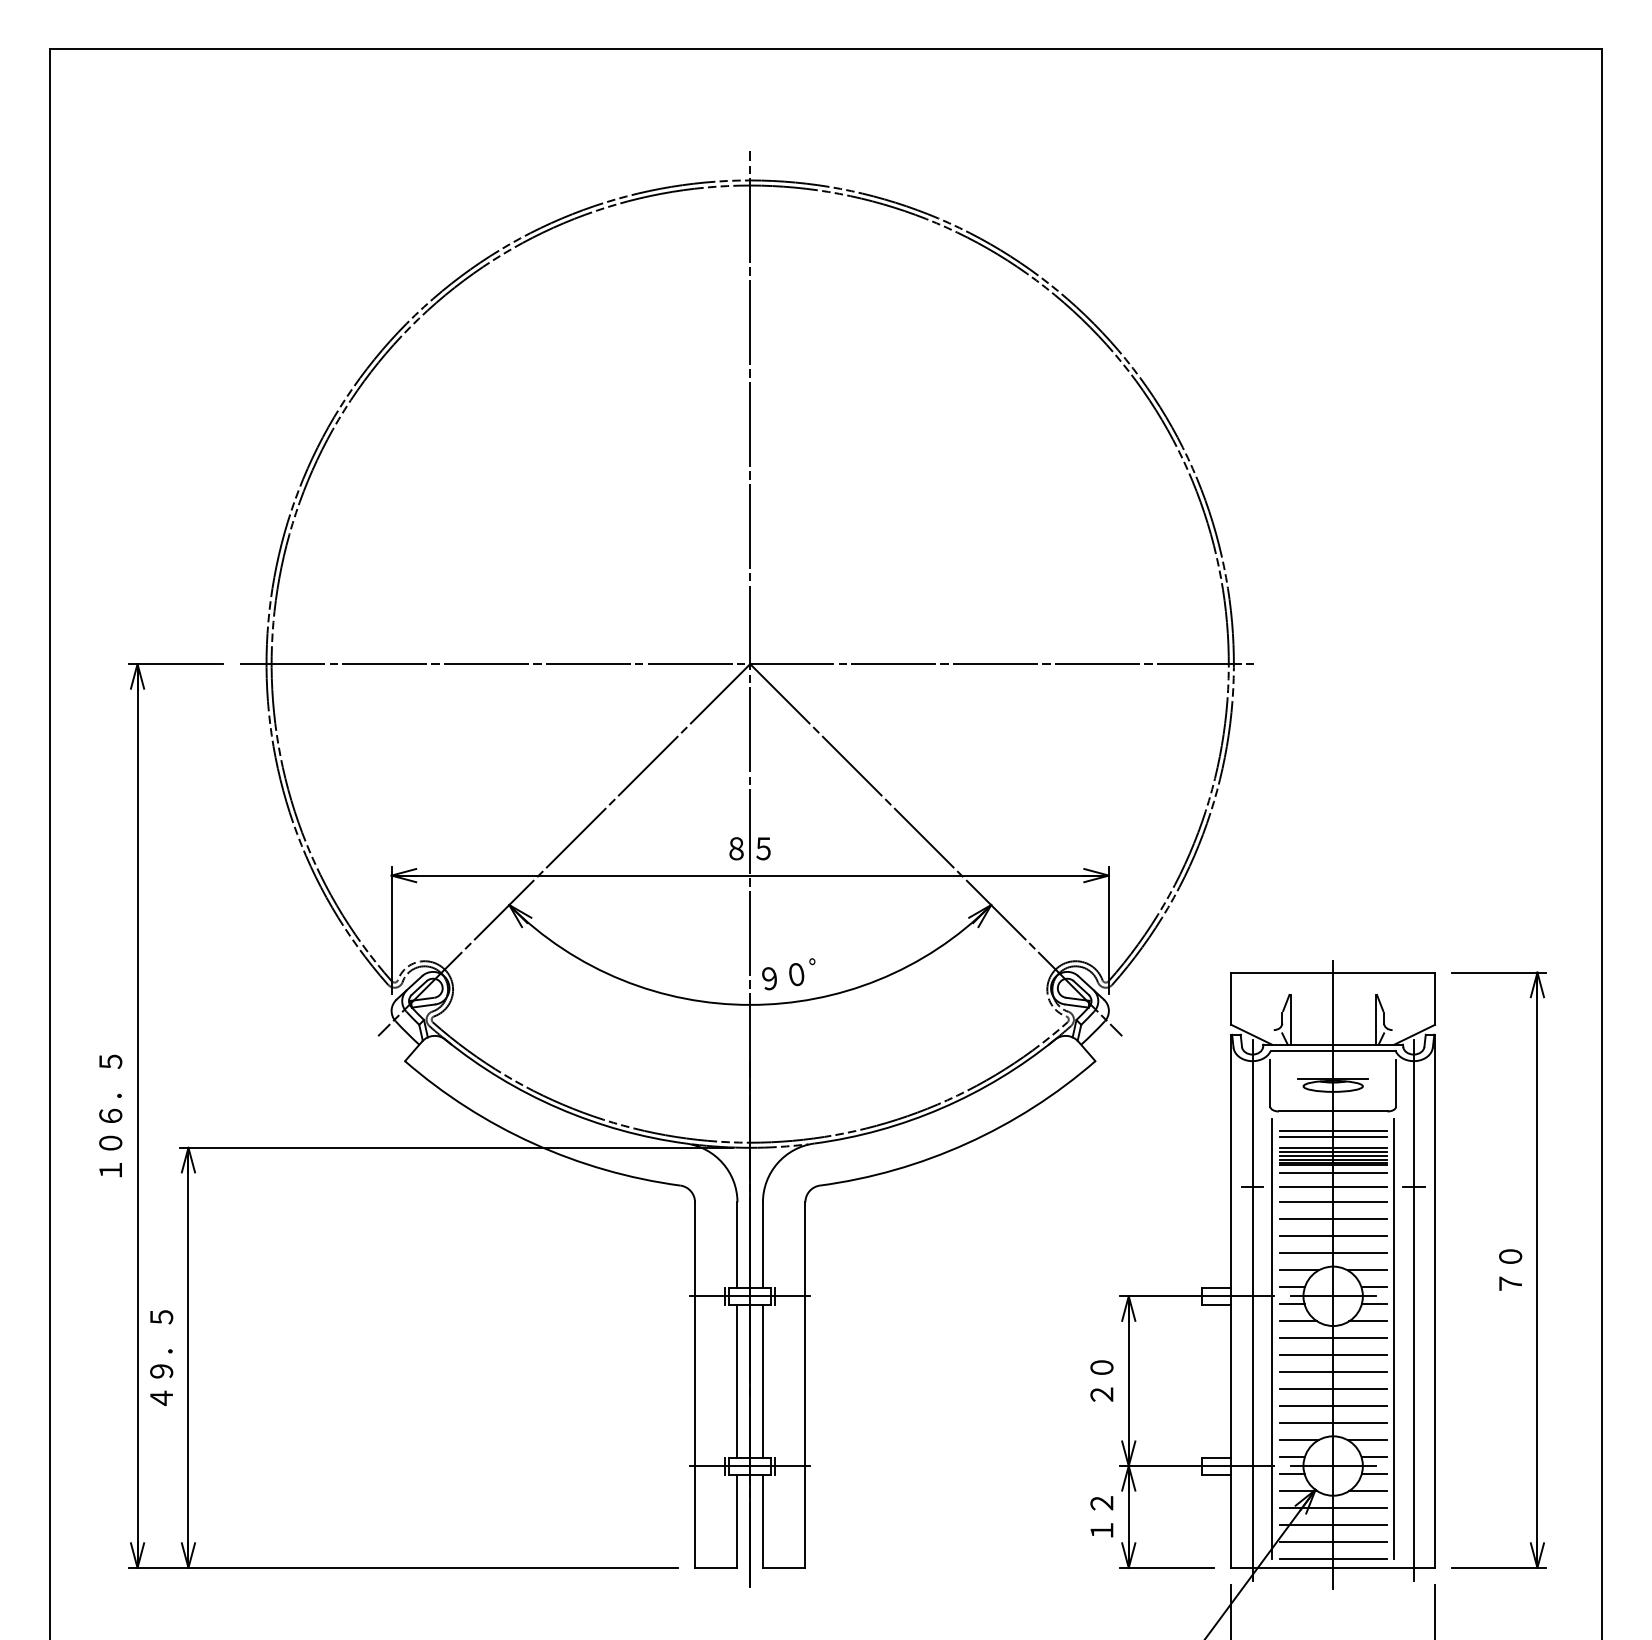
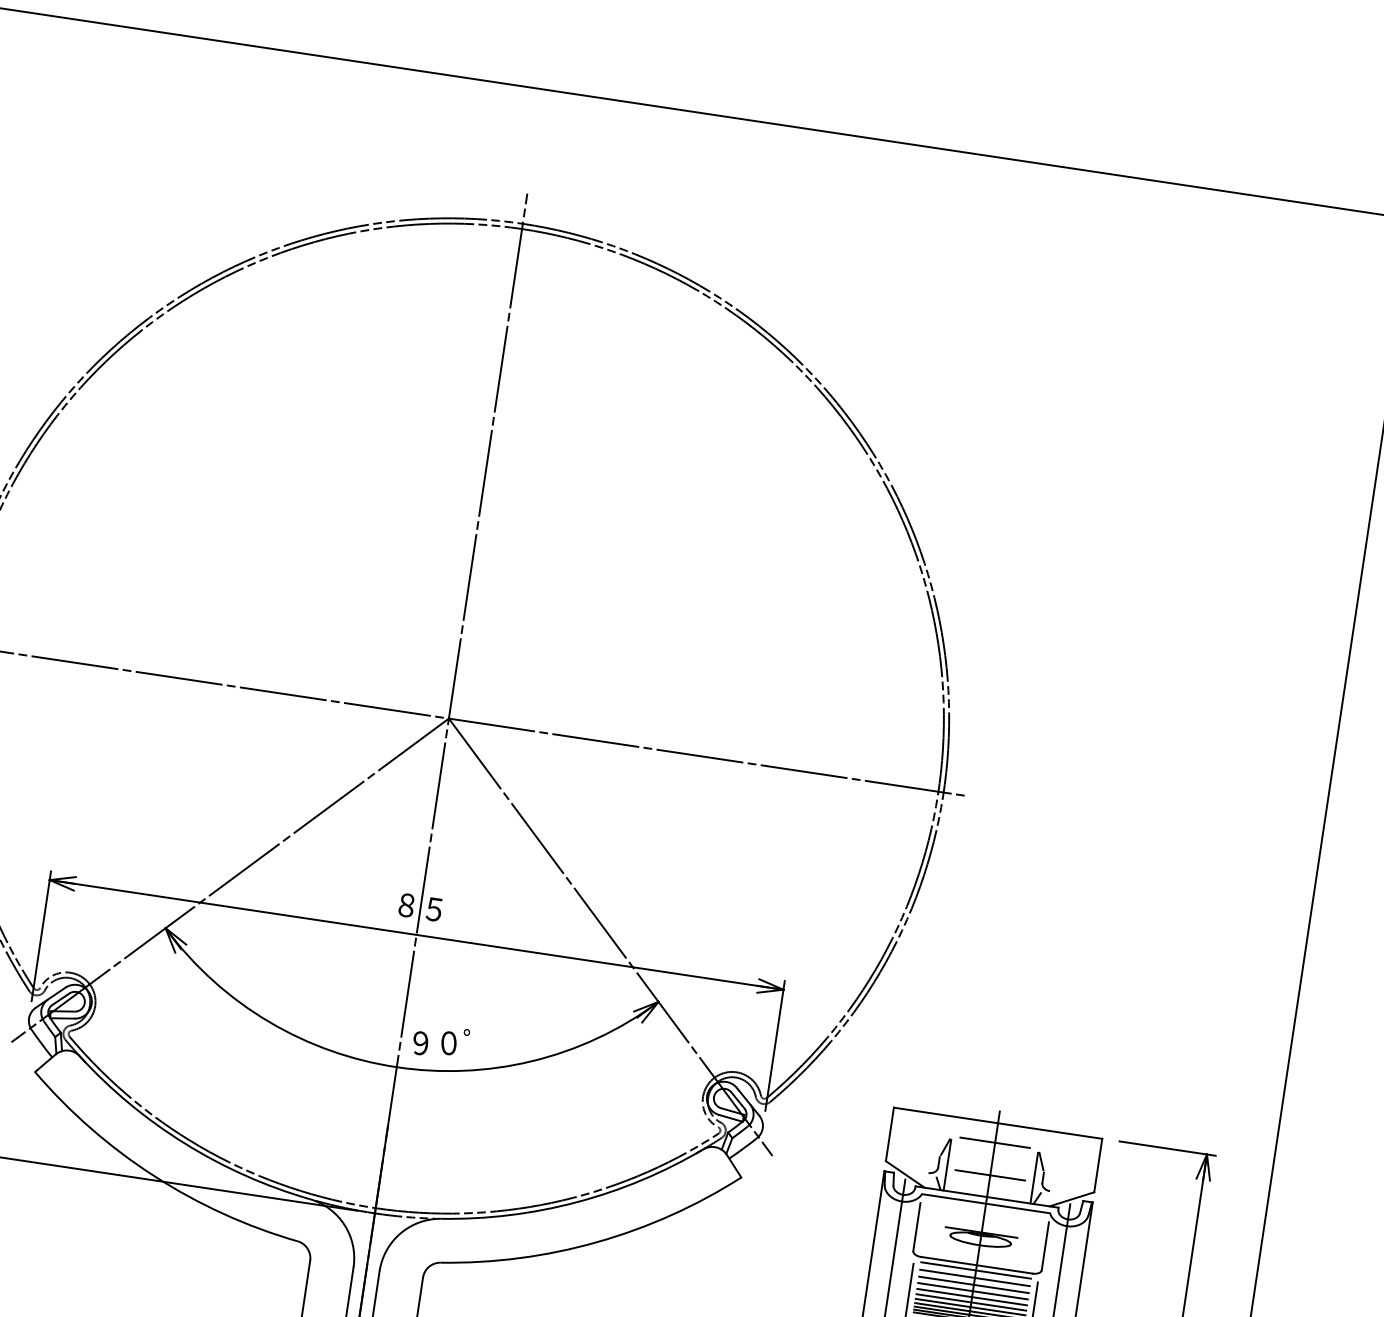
line: (1333, 991) -> (995, 1142), added
line: (1333, 1023) -> (990, 1175), added
line: (1332, 1116) -> (975, 1270), added
line: (1332, 1123) -> (974, 1277), added
line: (1332, 1142) -> (971, 1296), added

